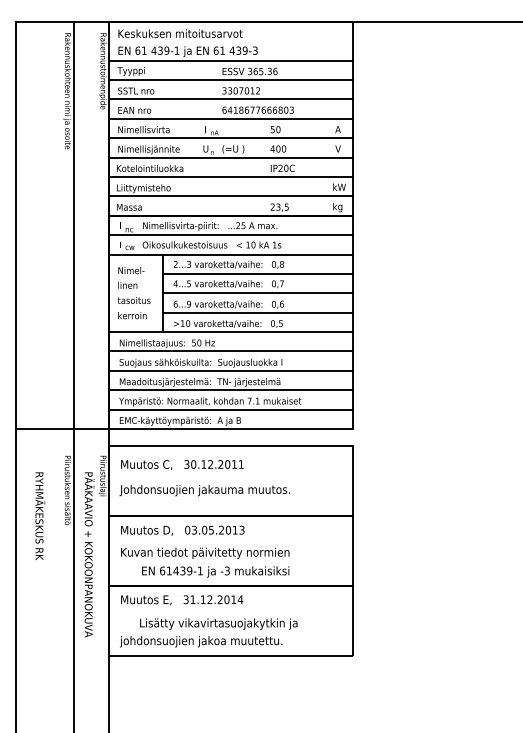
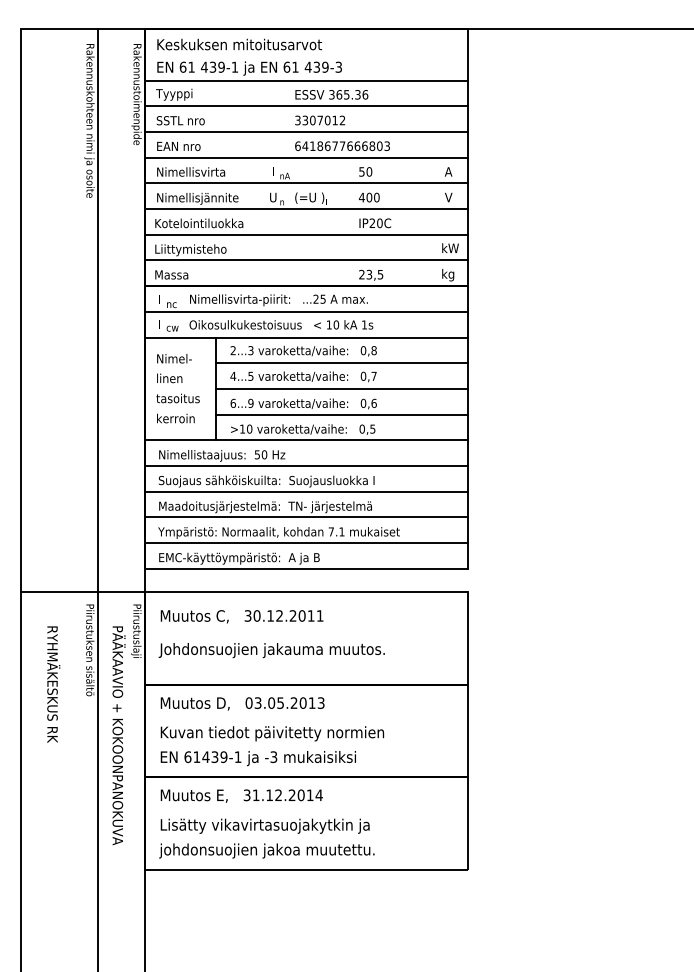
line: (62, 429) -> (83, 592), moved
text: (215, 571) -> (258, 757), moved
text: (218, 623) -> (264, 825), moved

